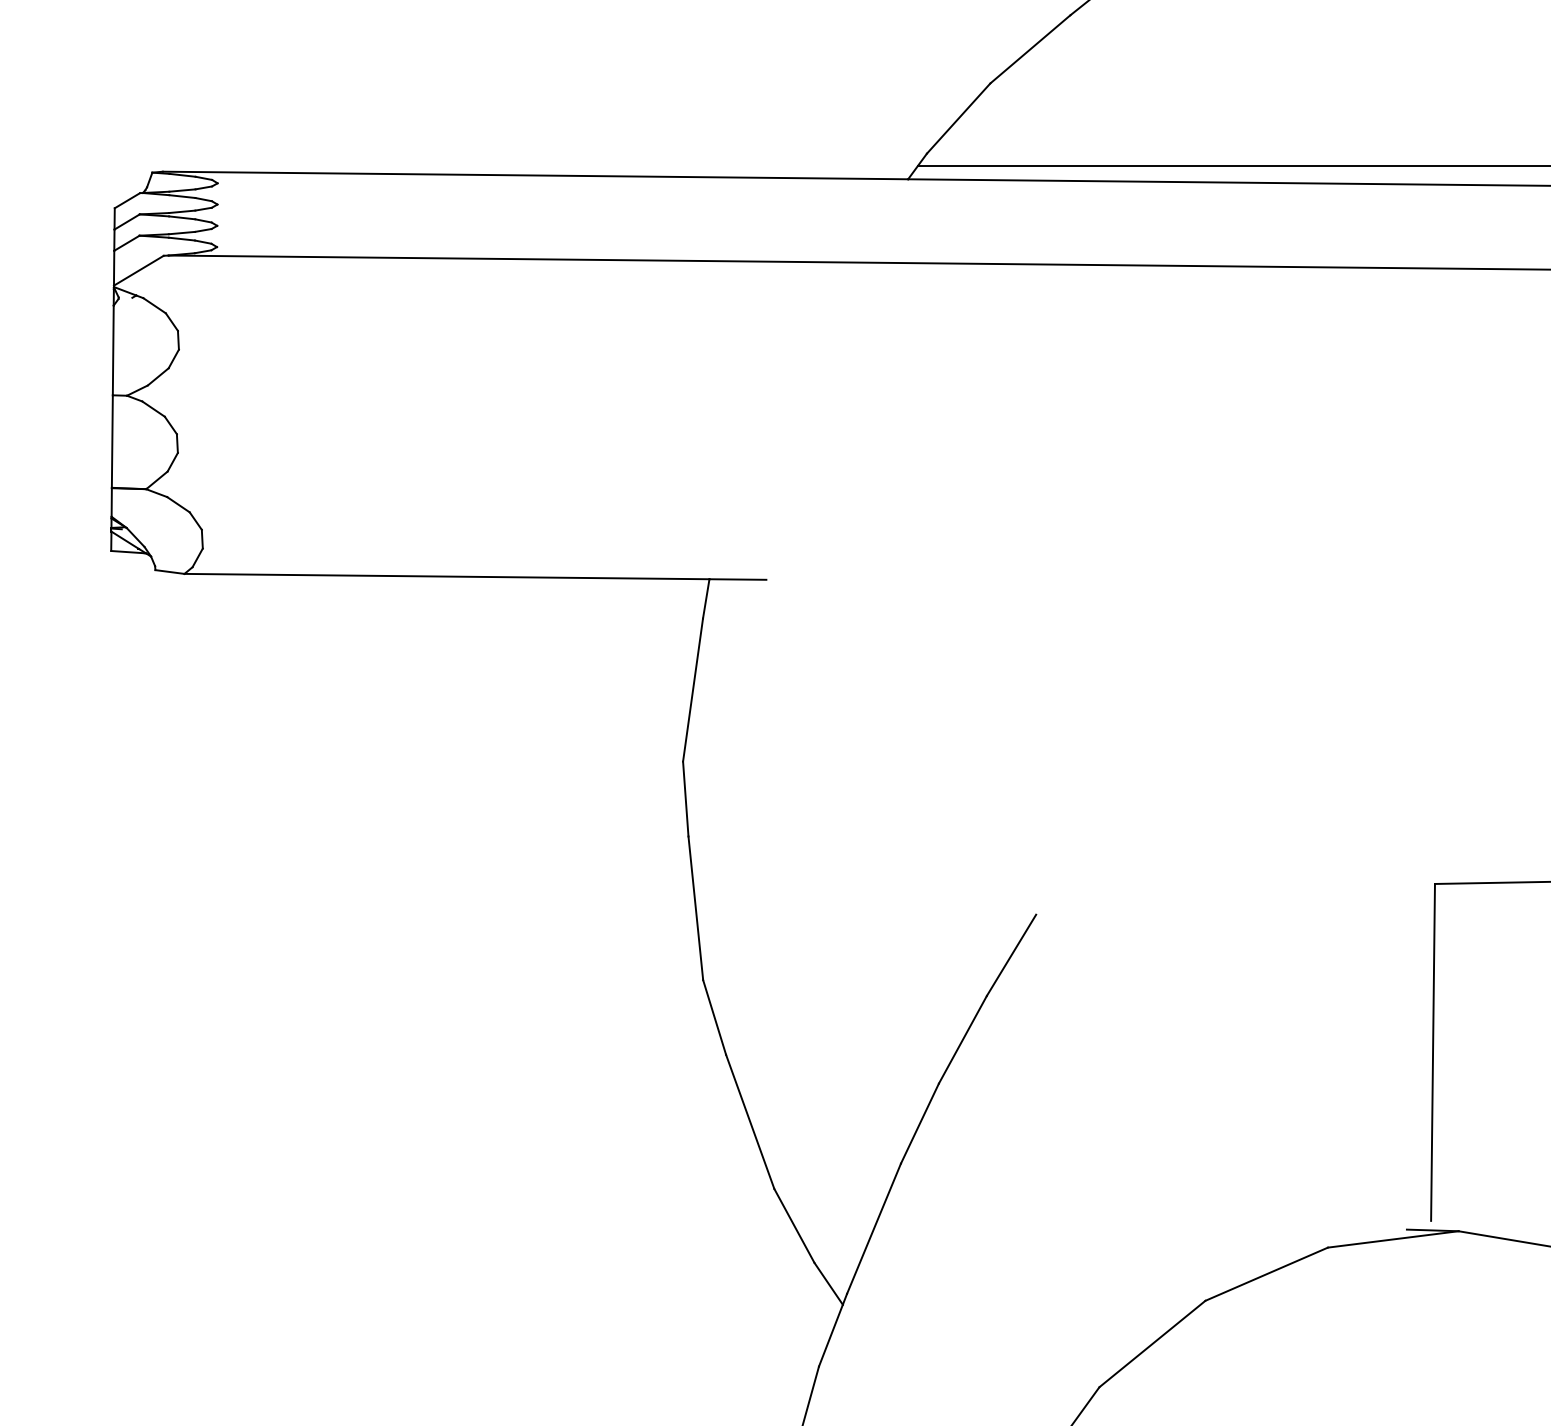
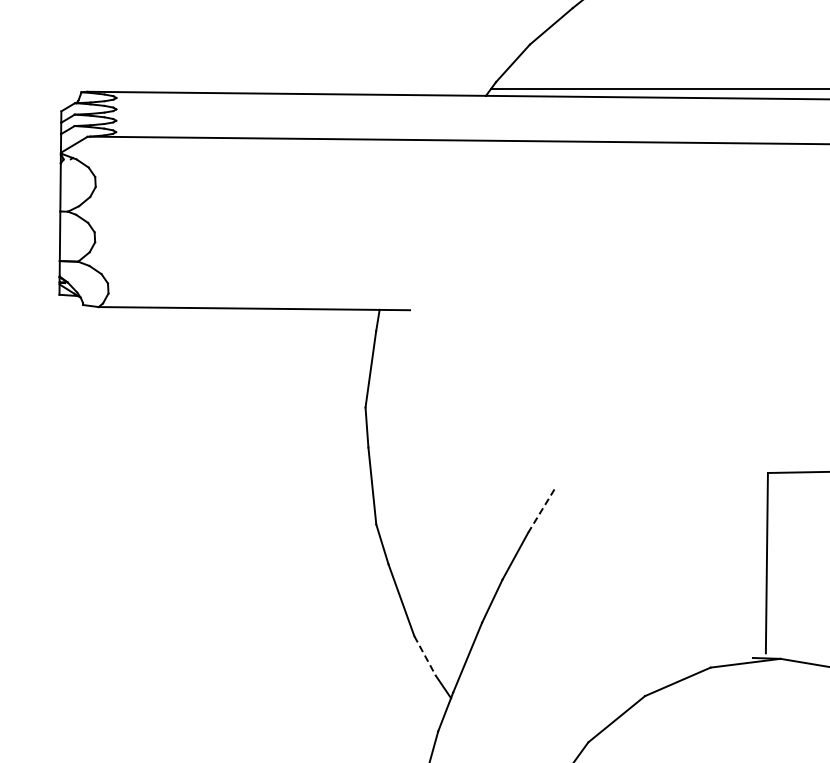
line: (1011, 955) -> (541, 511), solid -> dashed
line: (795, 1226) -> (425, 656), solid -> dashed

